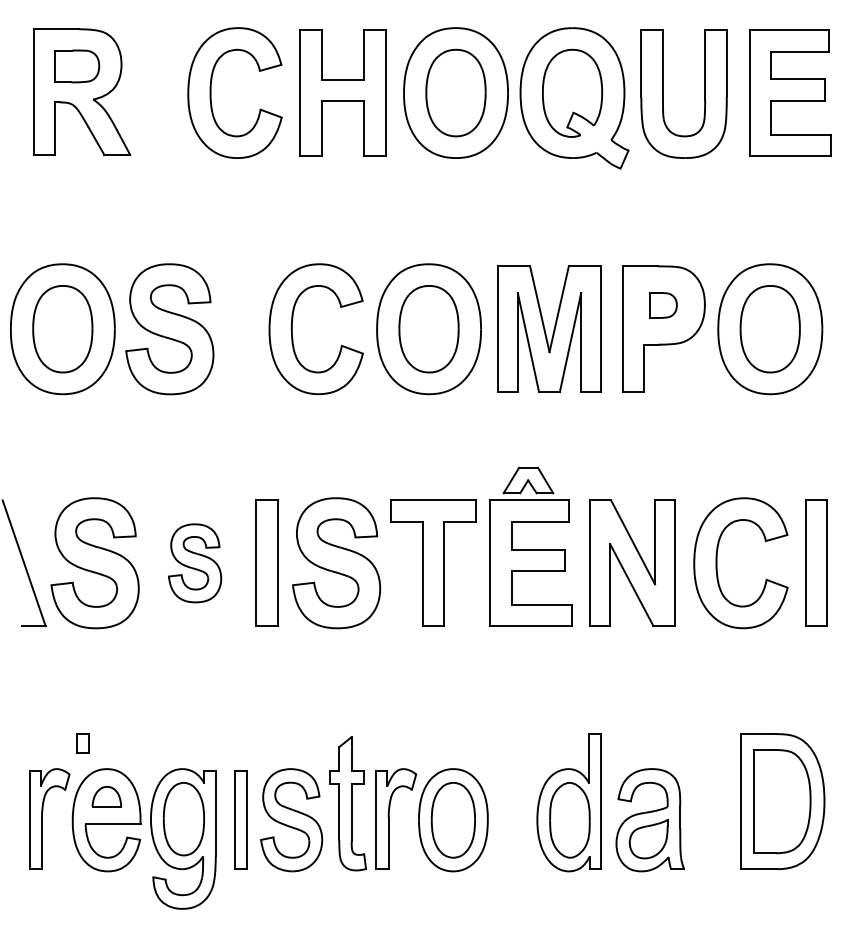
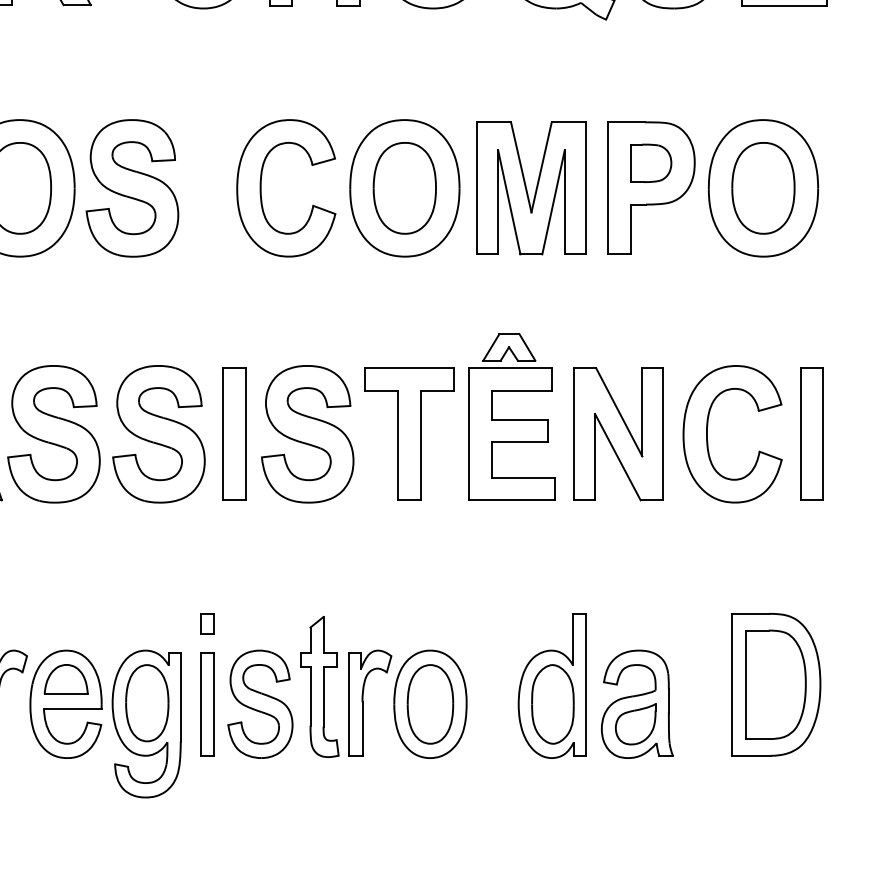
part: (663, 305) -> (651, 163), size x1.43
part: (194, 563) -> (158, 434), size x1.67
part: (82, 743) -> (206, 623), moved
part: (106, 796) -> (65, 679), size x1.43

